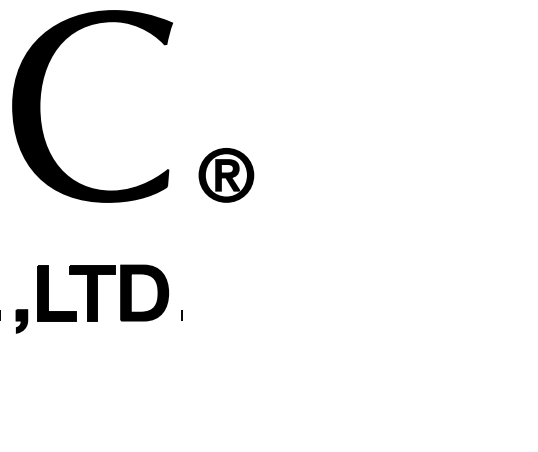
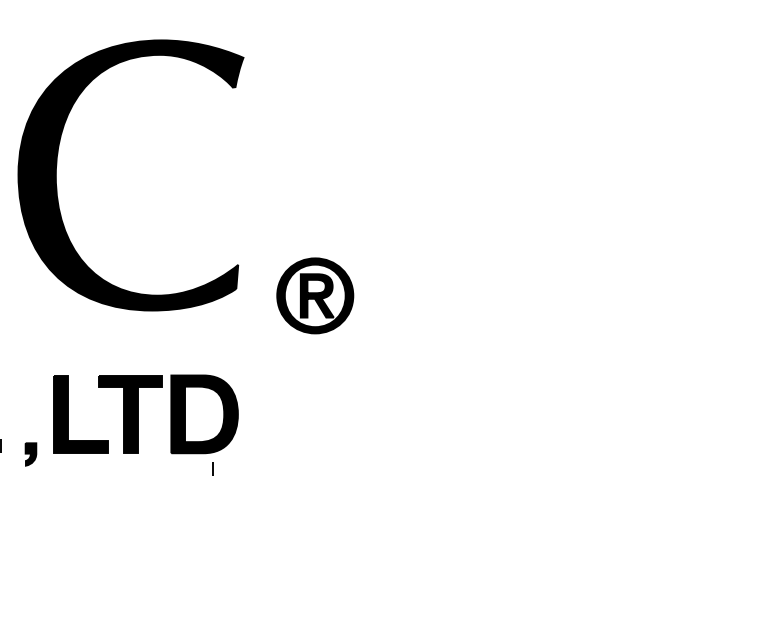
part: (40, 99) -> (57, 165), moved
part: (226, 175) -> (315, 295), moved
line: (181, 315) -> (212, 468), moved
part: (21, 321) -> (30, 454), size x0.7

